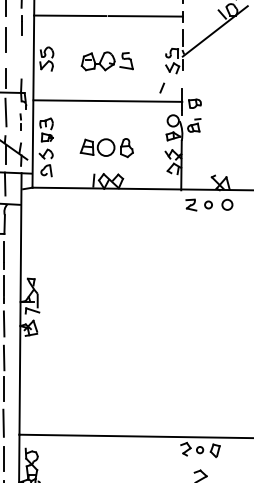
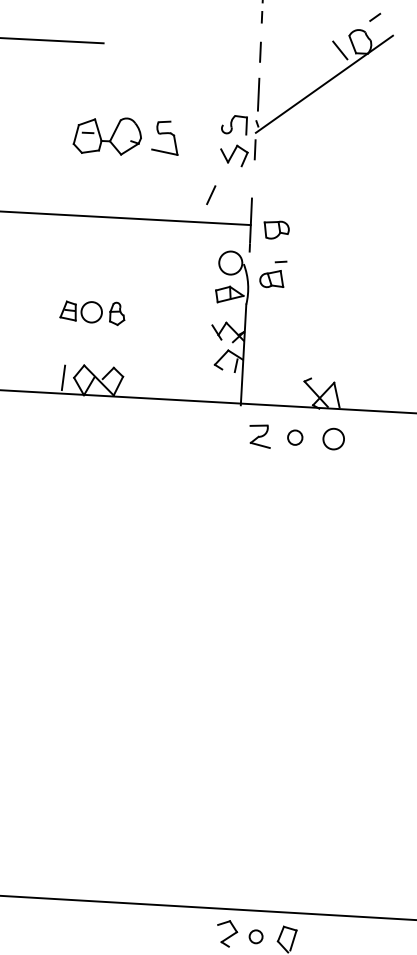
line: (145, 16) -> (183, 47), removed
part: (106, 61) -> (124, 137), moved
part: (106, 148) -> (92, 313), size x0.6

